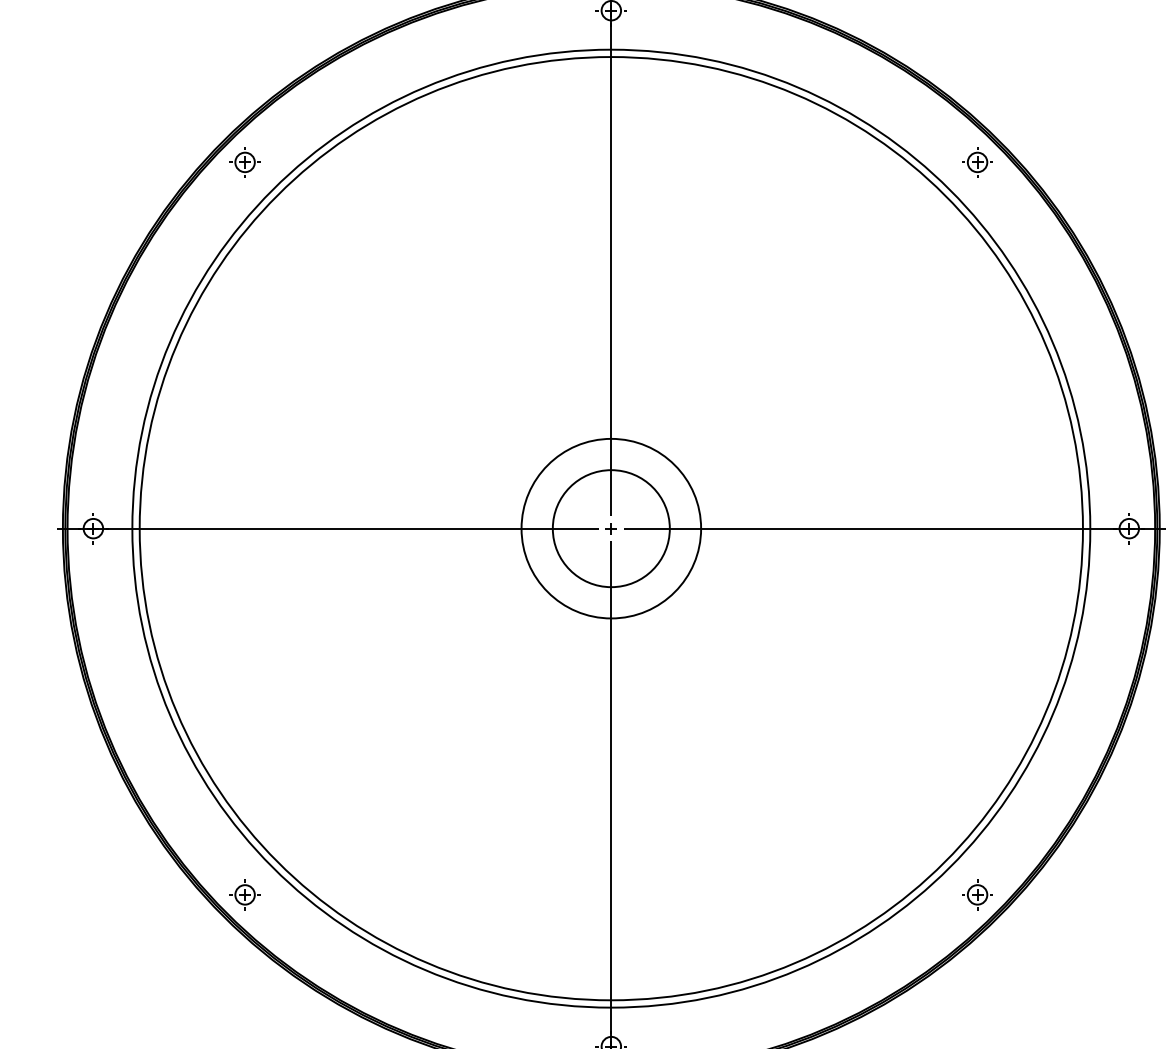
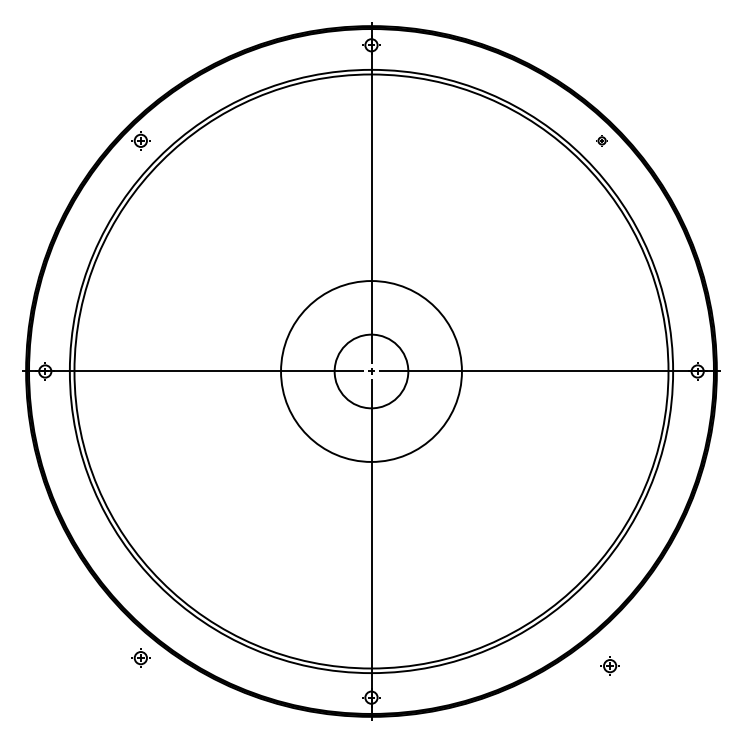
part: (976, 161) -> (601, 140), size x0.6
circle: (611, 528) -> (371, 371), size x1.6
part: (244, 893) -> (140, 657), moved
part: (976, 893) -> (609, 665), moved

